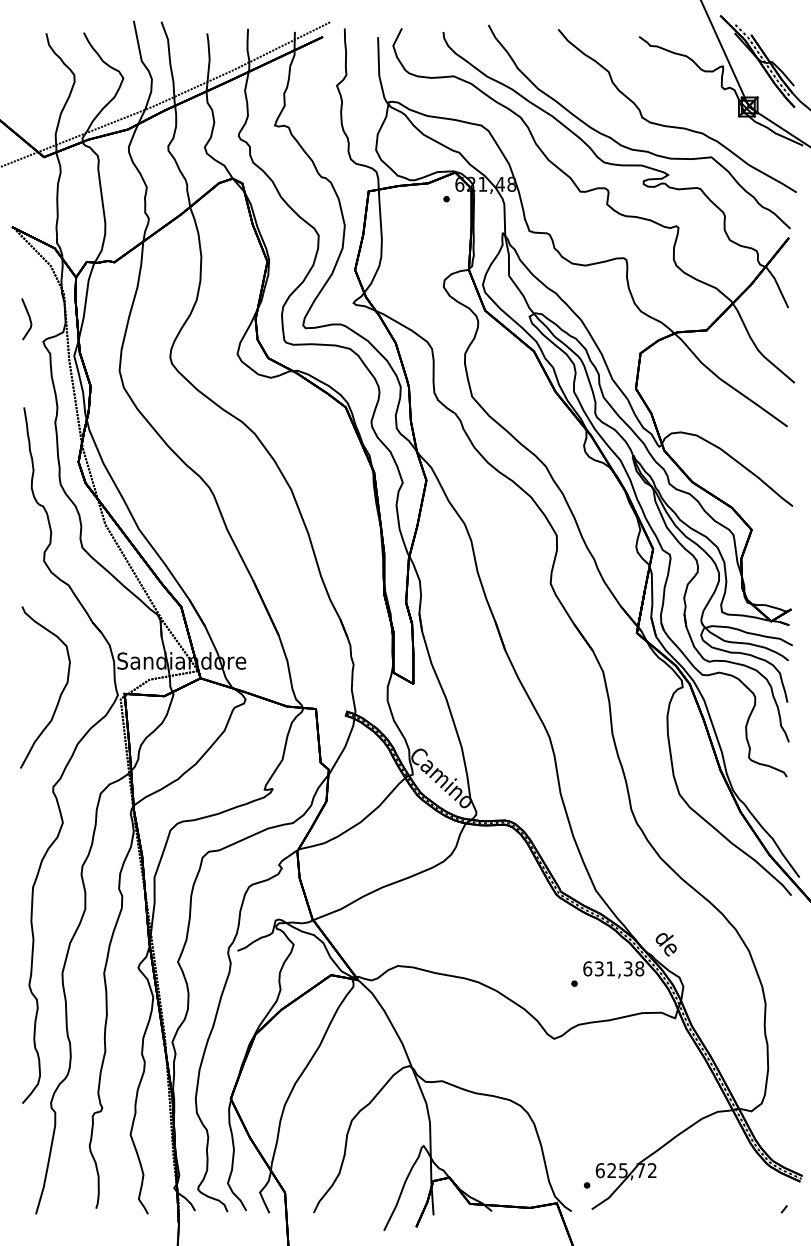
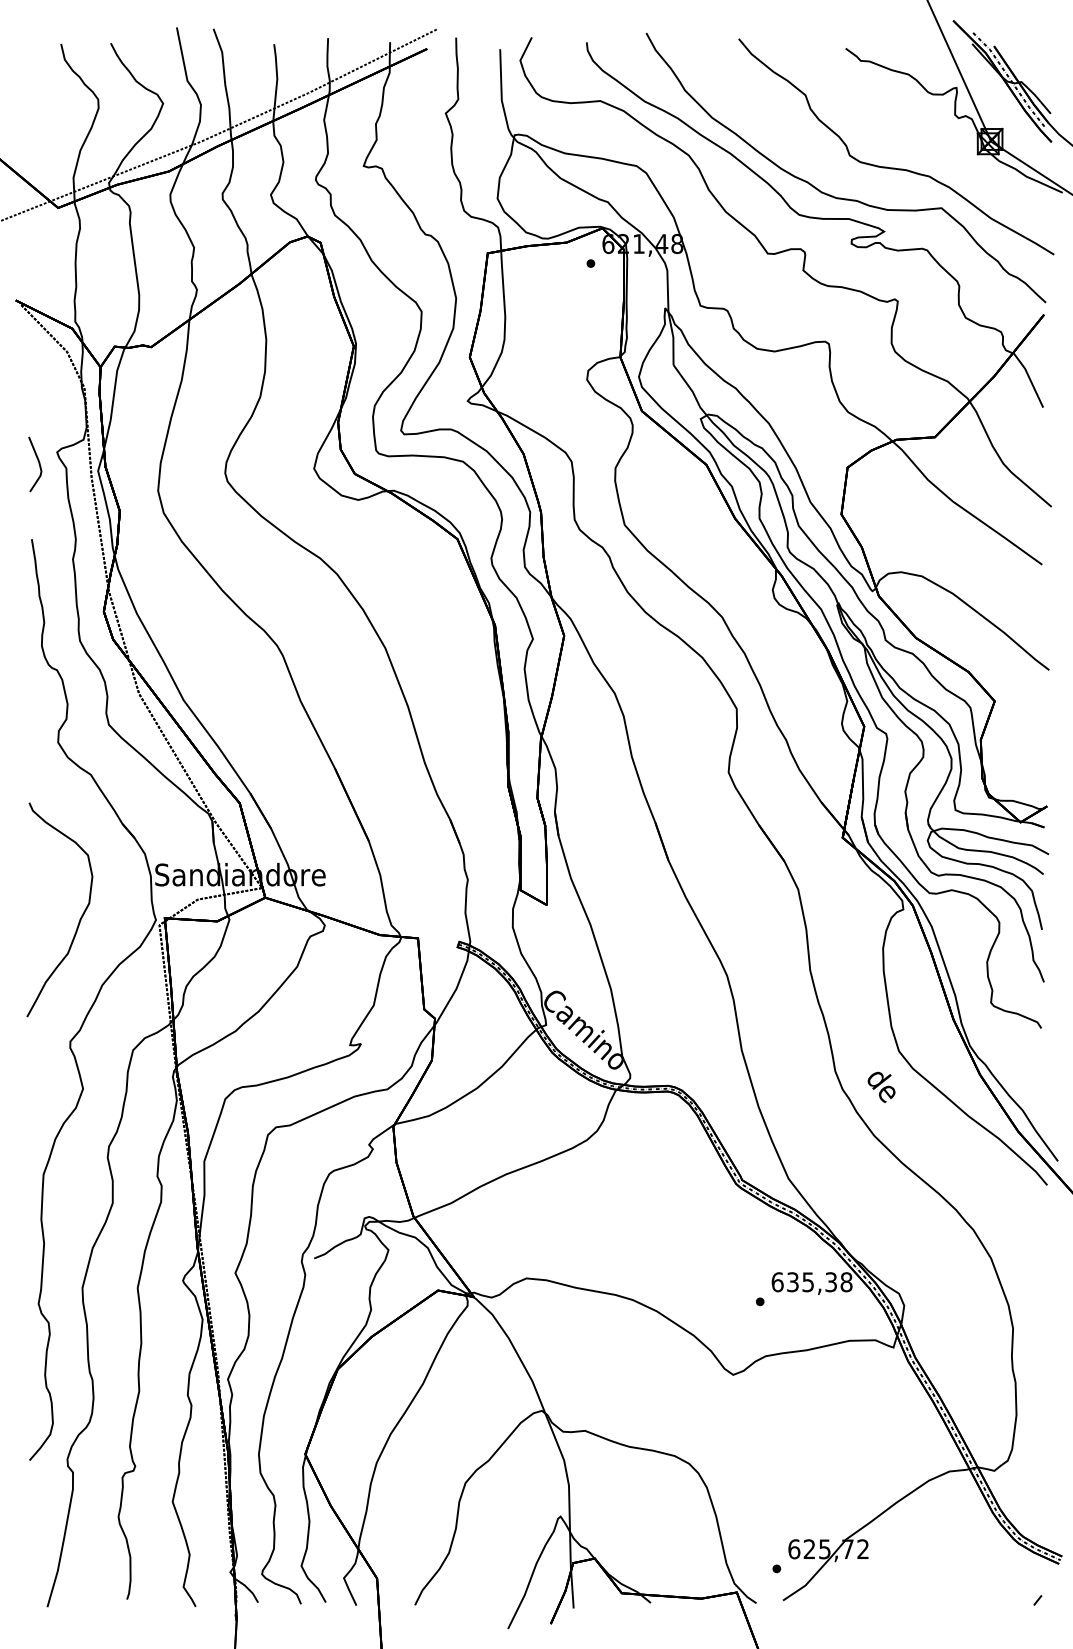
line: (29, 319) -> (38, 464), moved
text: (666, 944) -> (881, 1086), moved
text: (610, 969) -> (807, 1282), 631,38 -> 635,38

